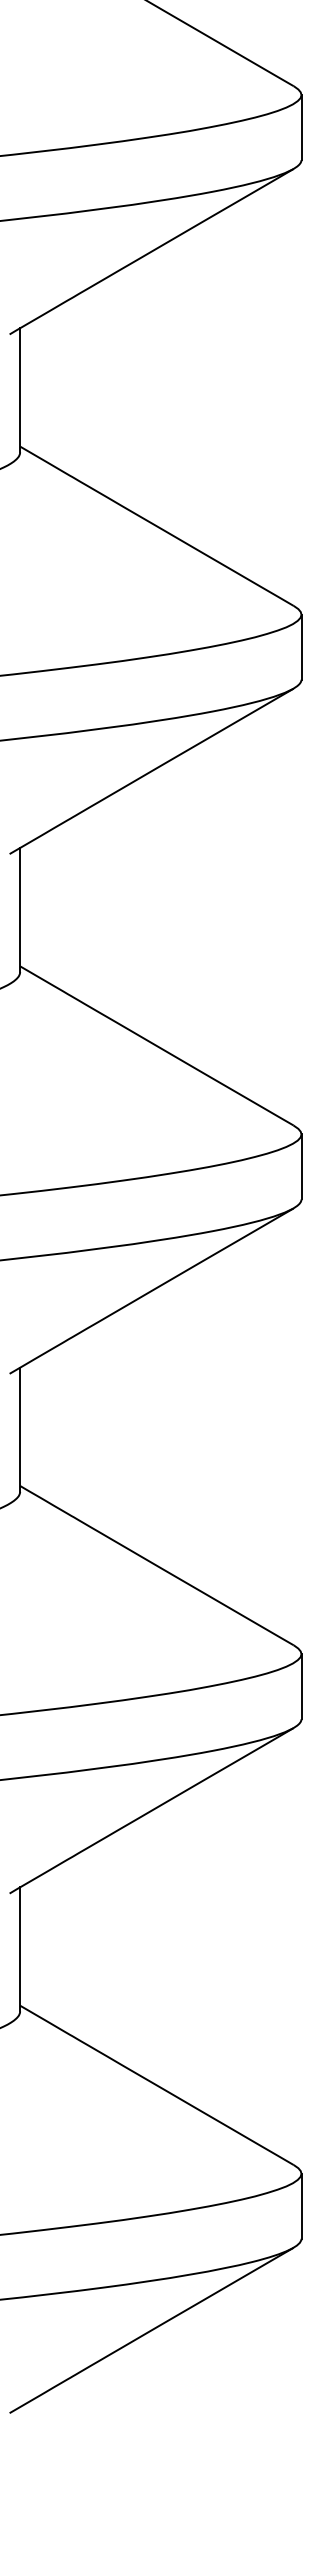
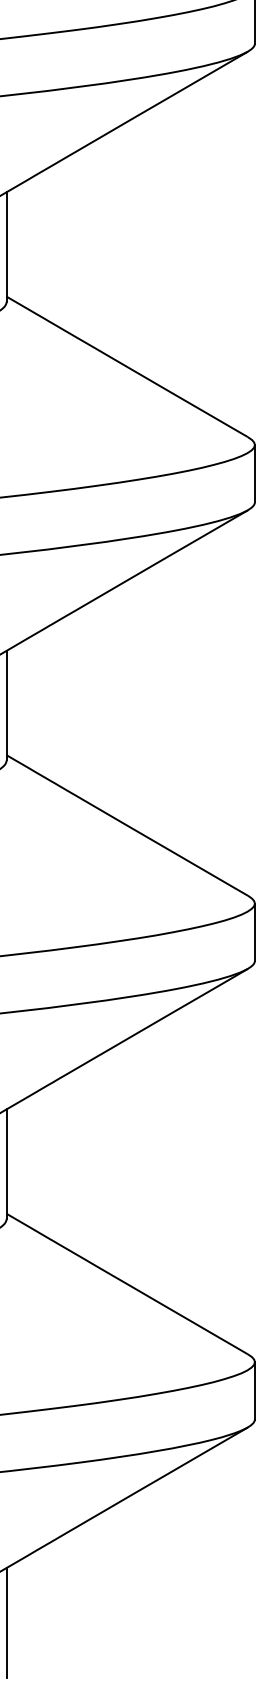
line: (20, 2469) -> (6, 1623), added

